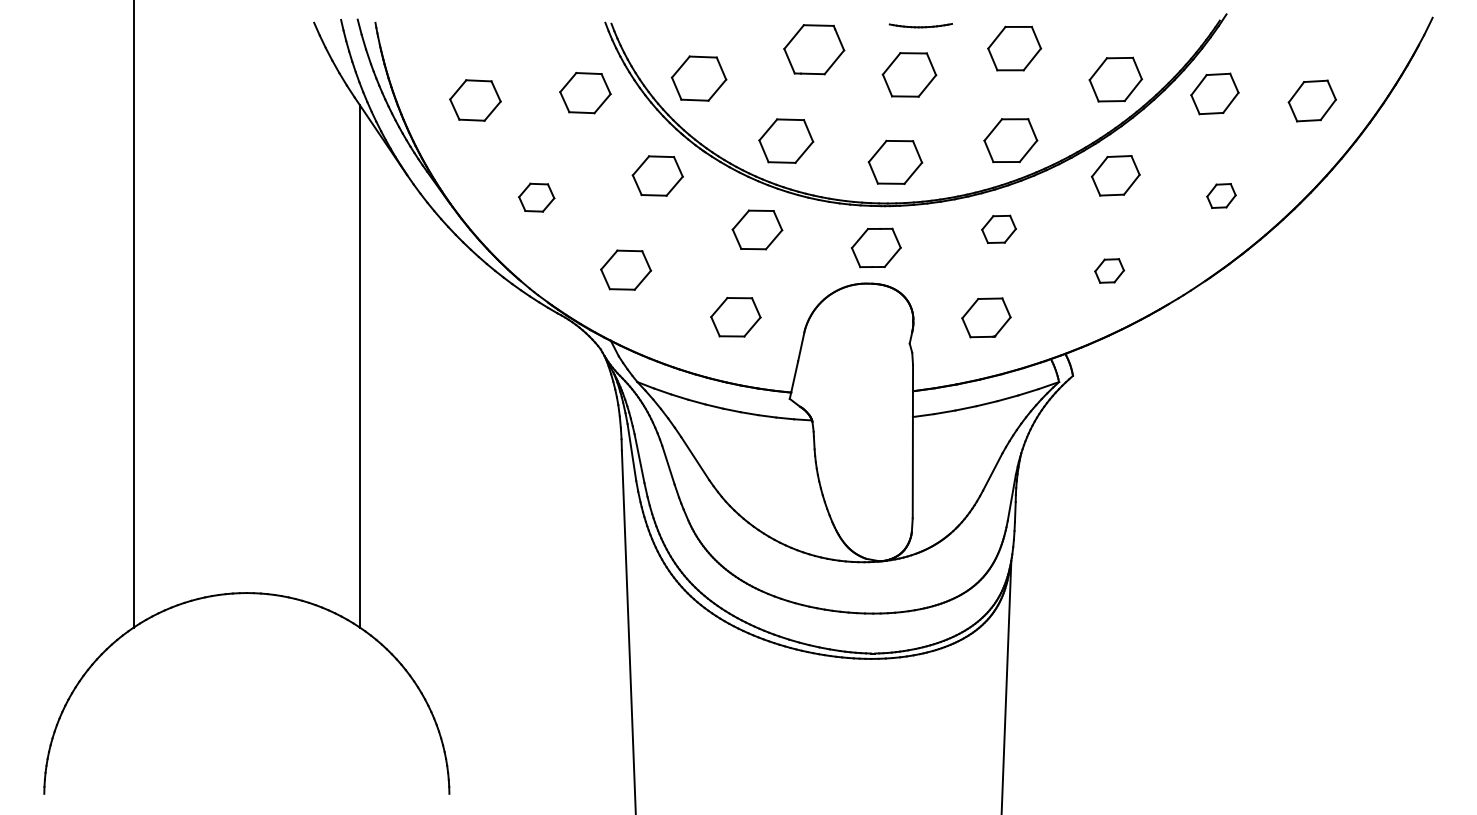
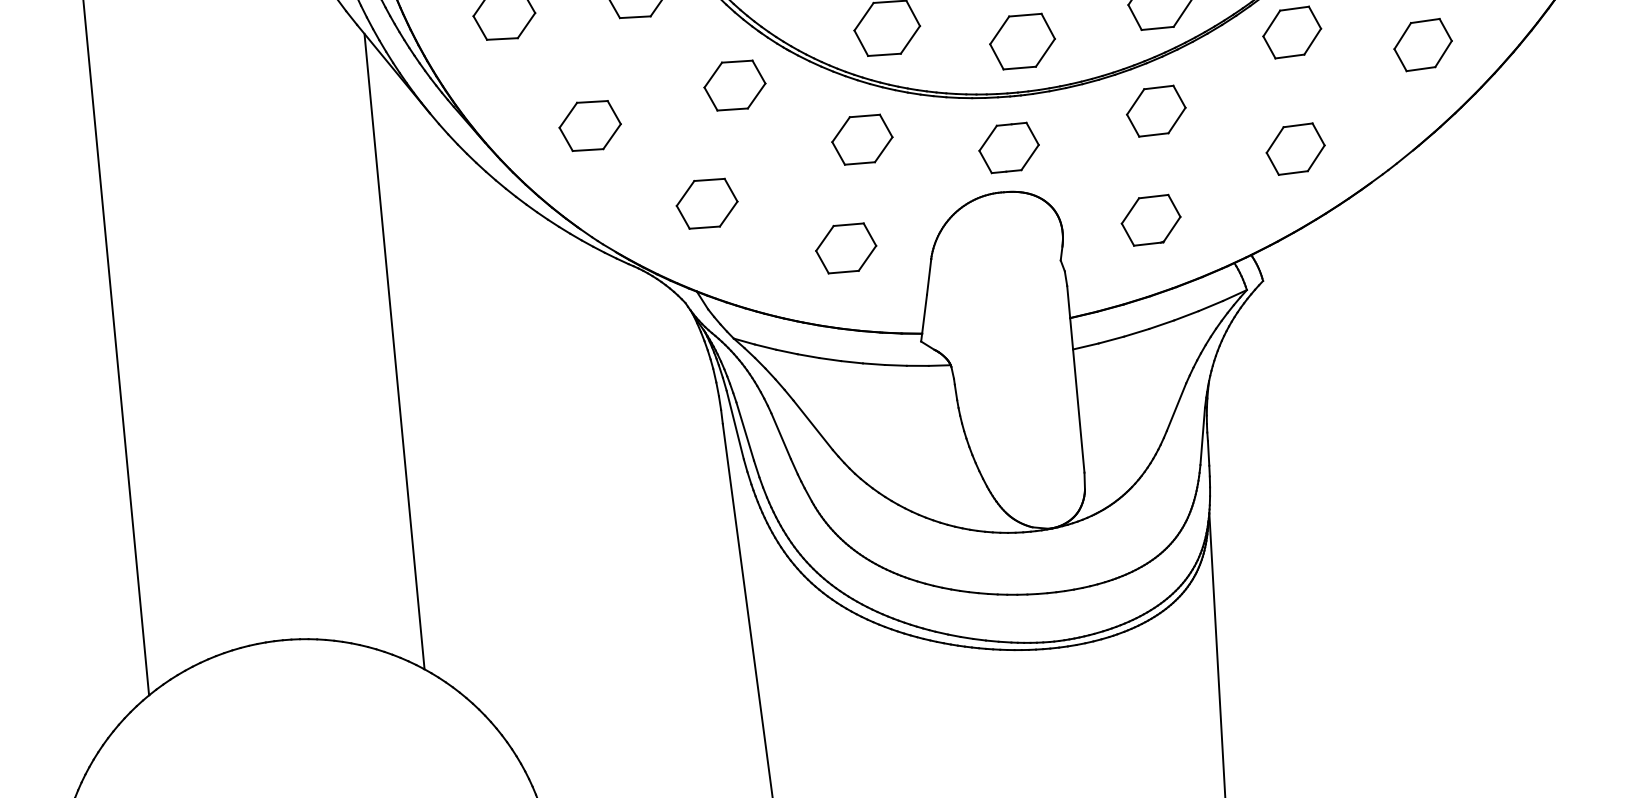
part: (1221, 195) -> (1423, 44), size x1.67
part: (536, 197) -> (589, 125), size x1.43
part: (998, 229) -> (1155, 111), size x1.43
part: (1109, 270) -> (1295, 148), size x1.67

